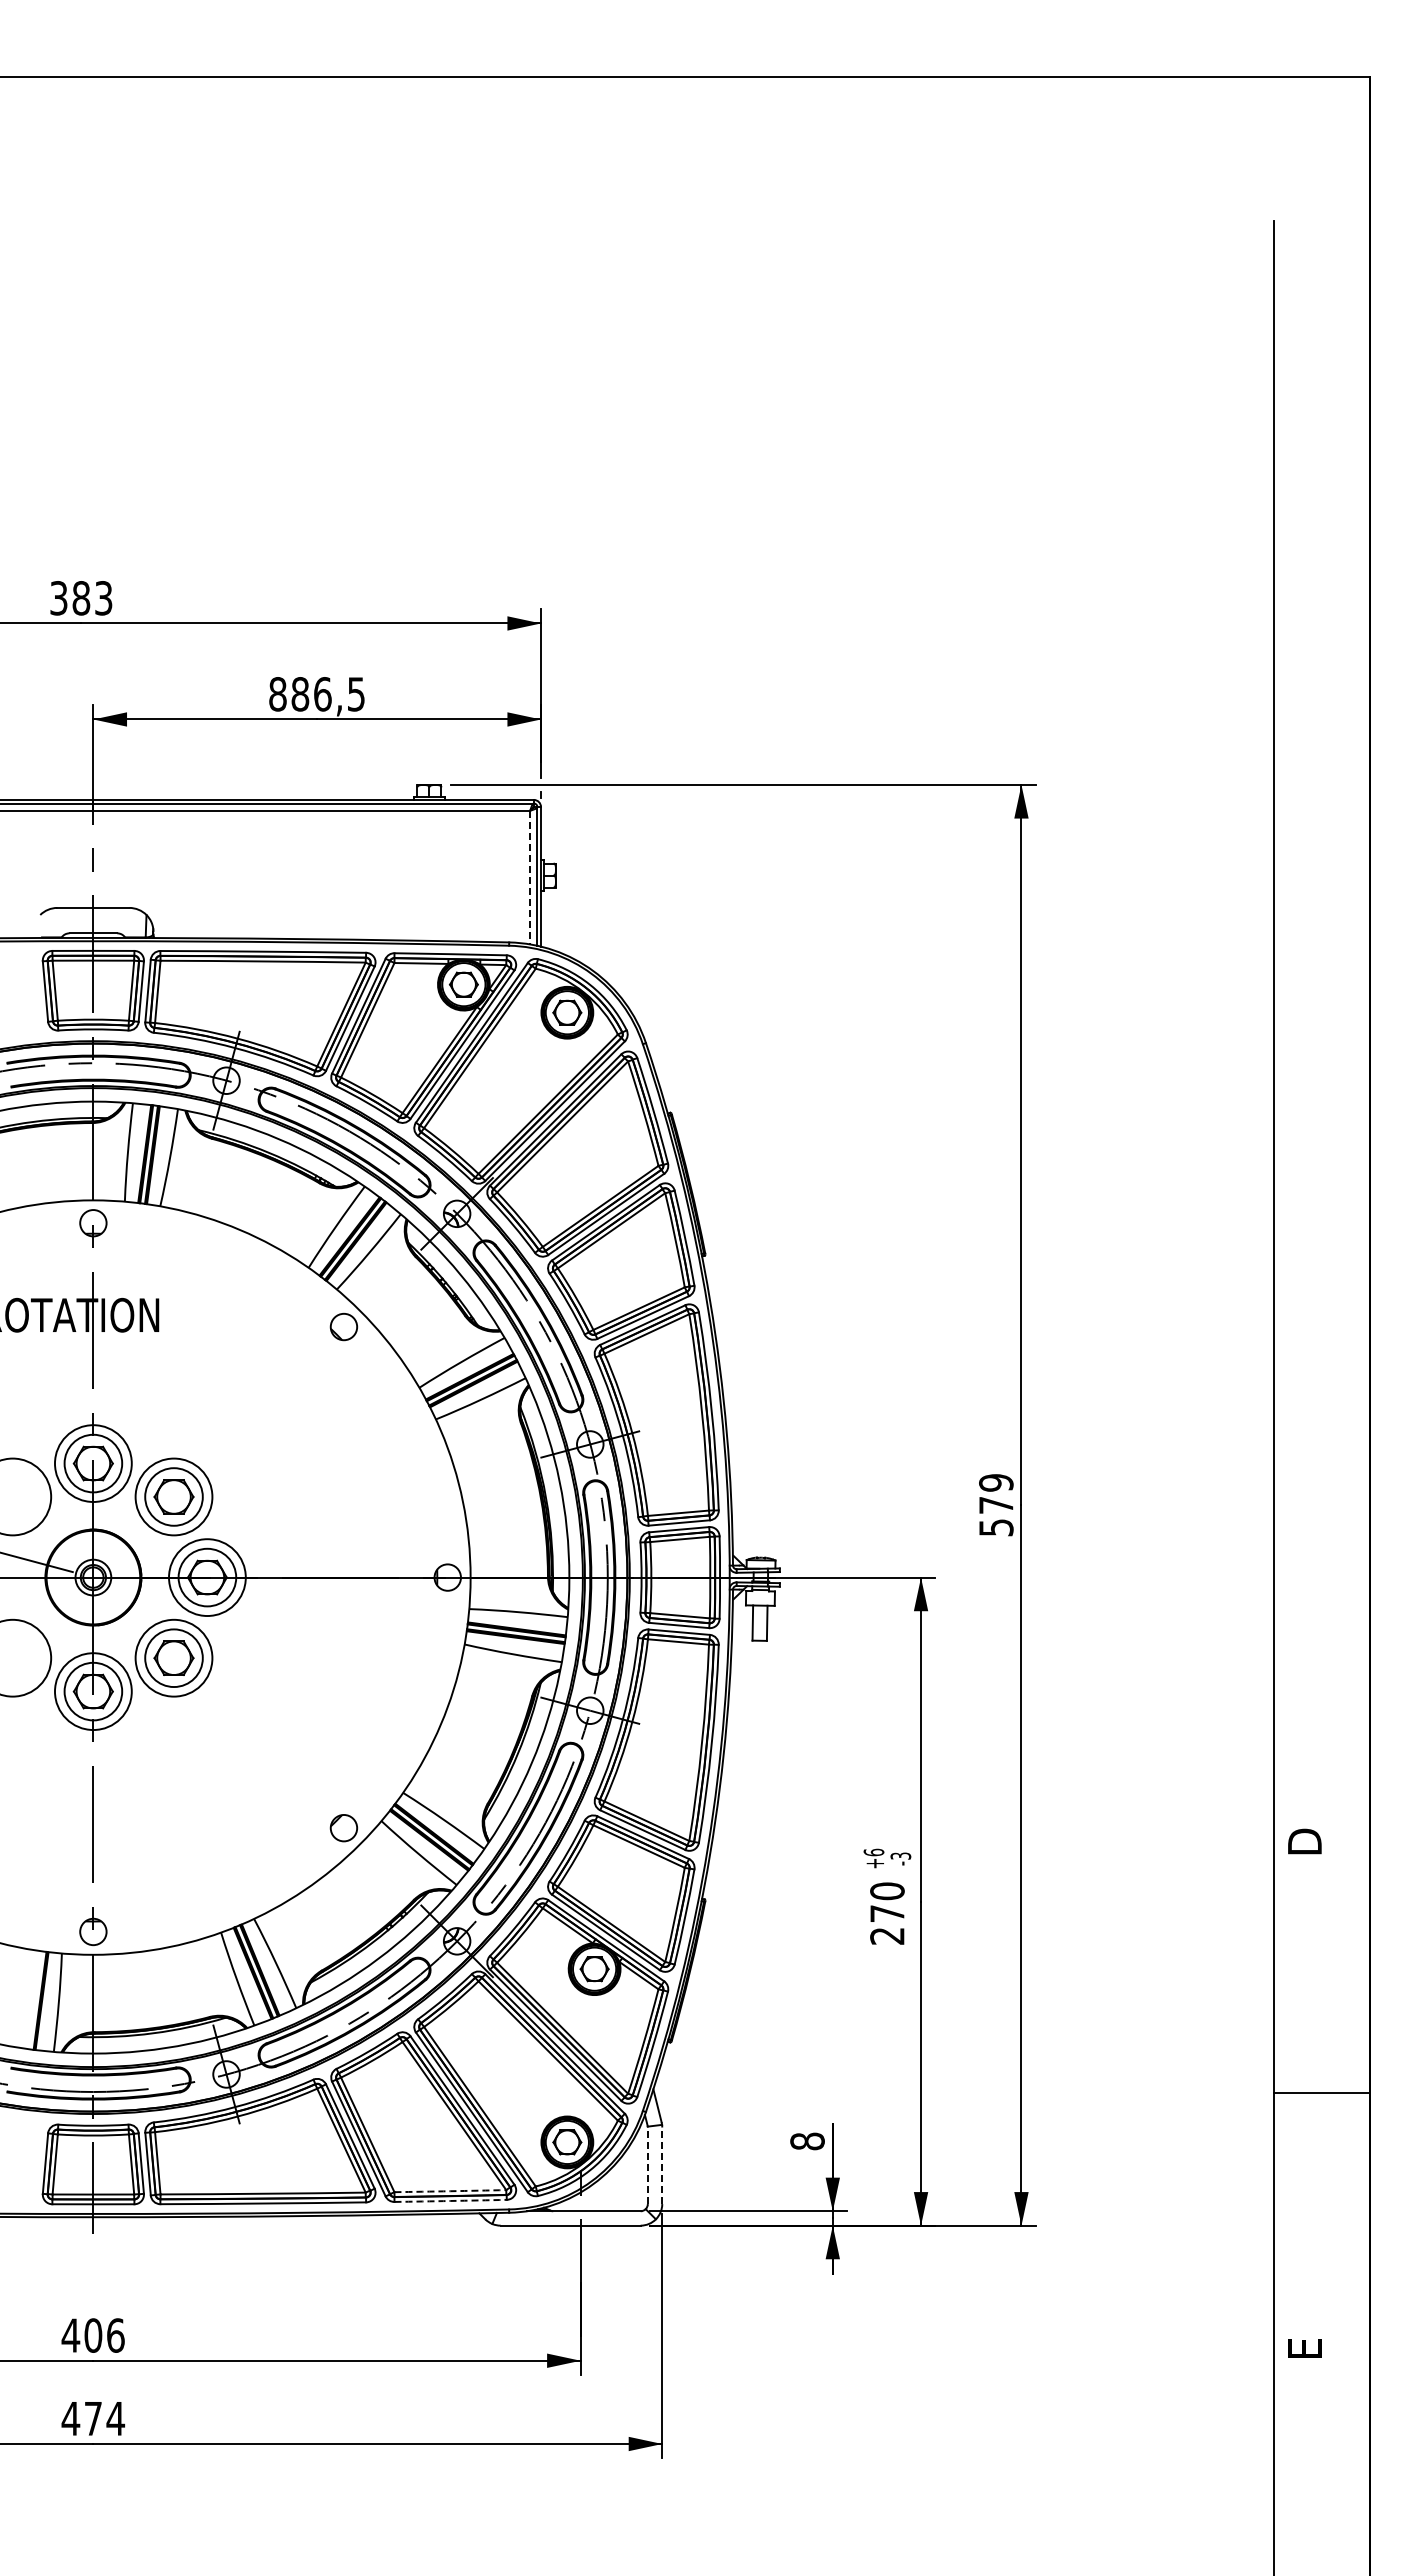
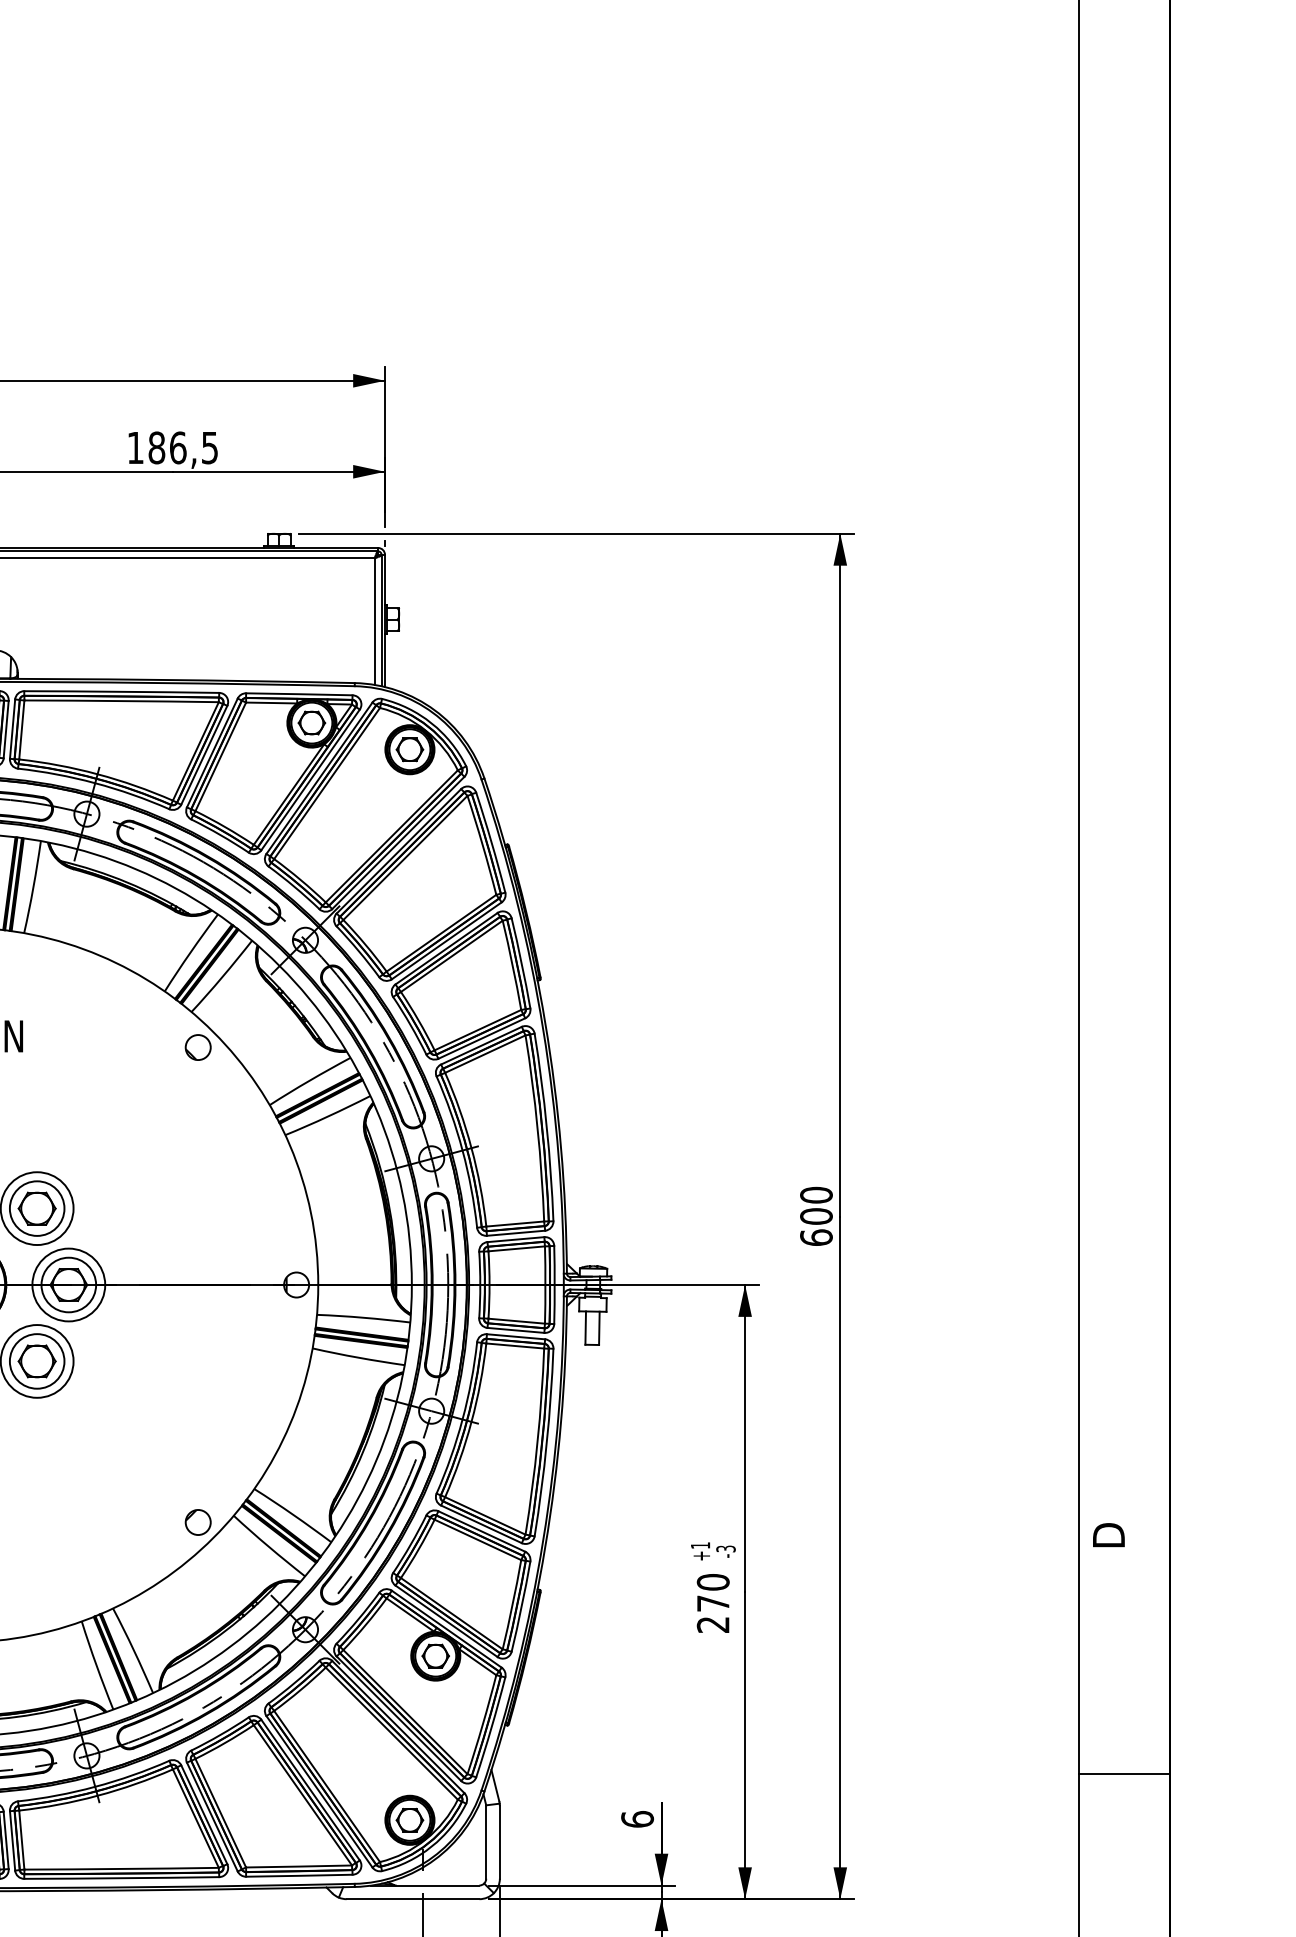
text: (277, 694) -> (135, 448), 886,5 -> 186,5
line: (530, 877) -> (375, 621), dashed -> solid
text: (996, 1505) -> (816, 1216), 579 -> 600
text: (873, 1852) -> (700, 1545), +6 -> +1
text: (807, 2141) -> (637, 1819), 8 -> 6
line: (647, 2165) -> (485, 1842), dashed -> solid
line: (662, 2165) -> (500, 1842), dashed -> solid
arc: (450, 2191) -> (299, 1866), dashed -> solid
arc: (450, 2200) -> (299, 1875), dashed -> solid

